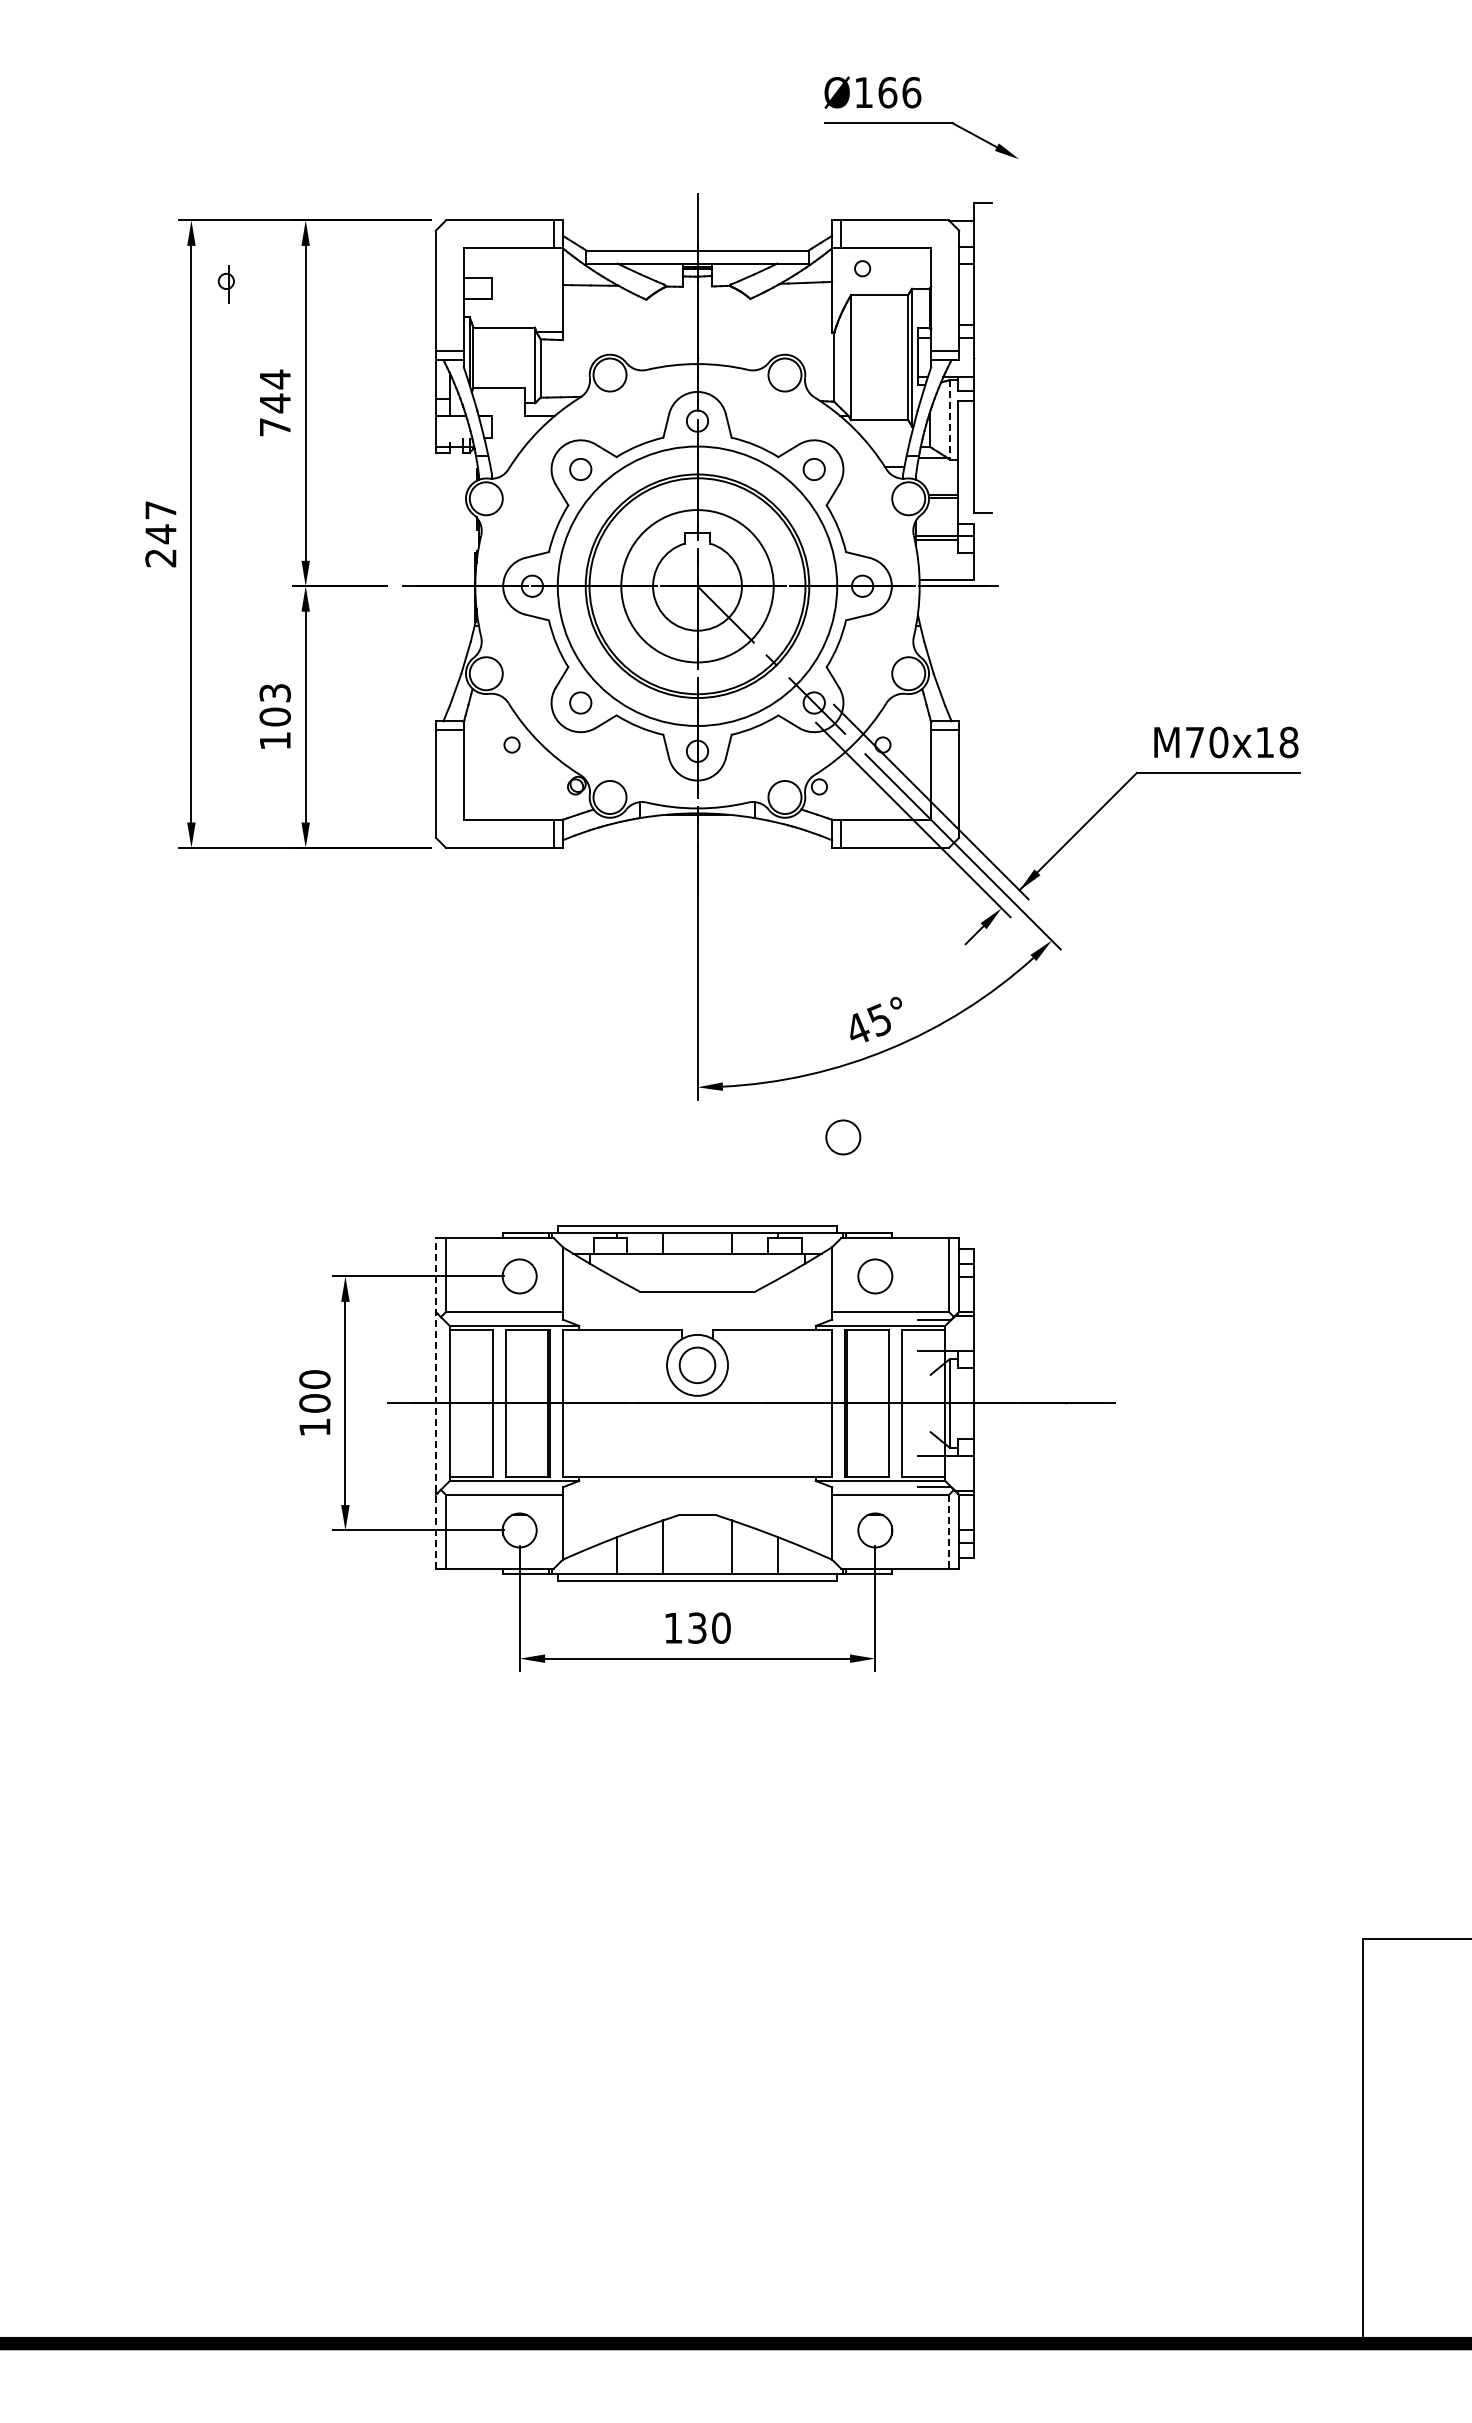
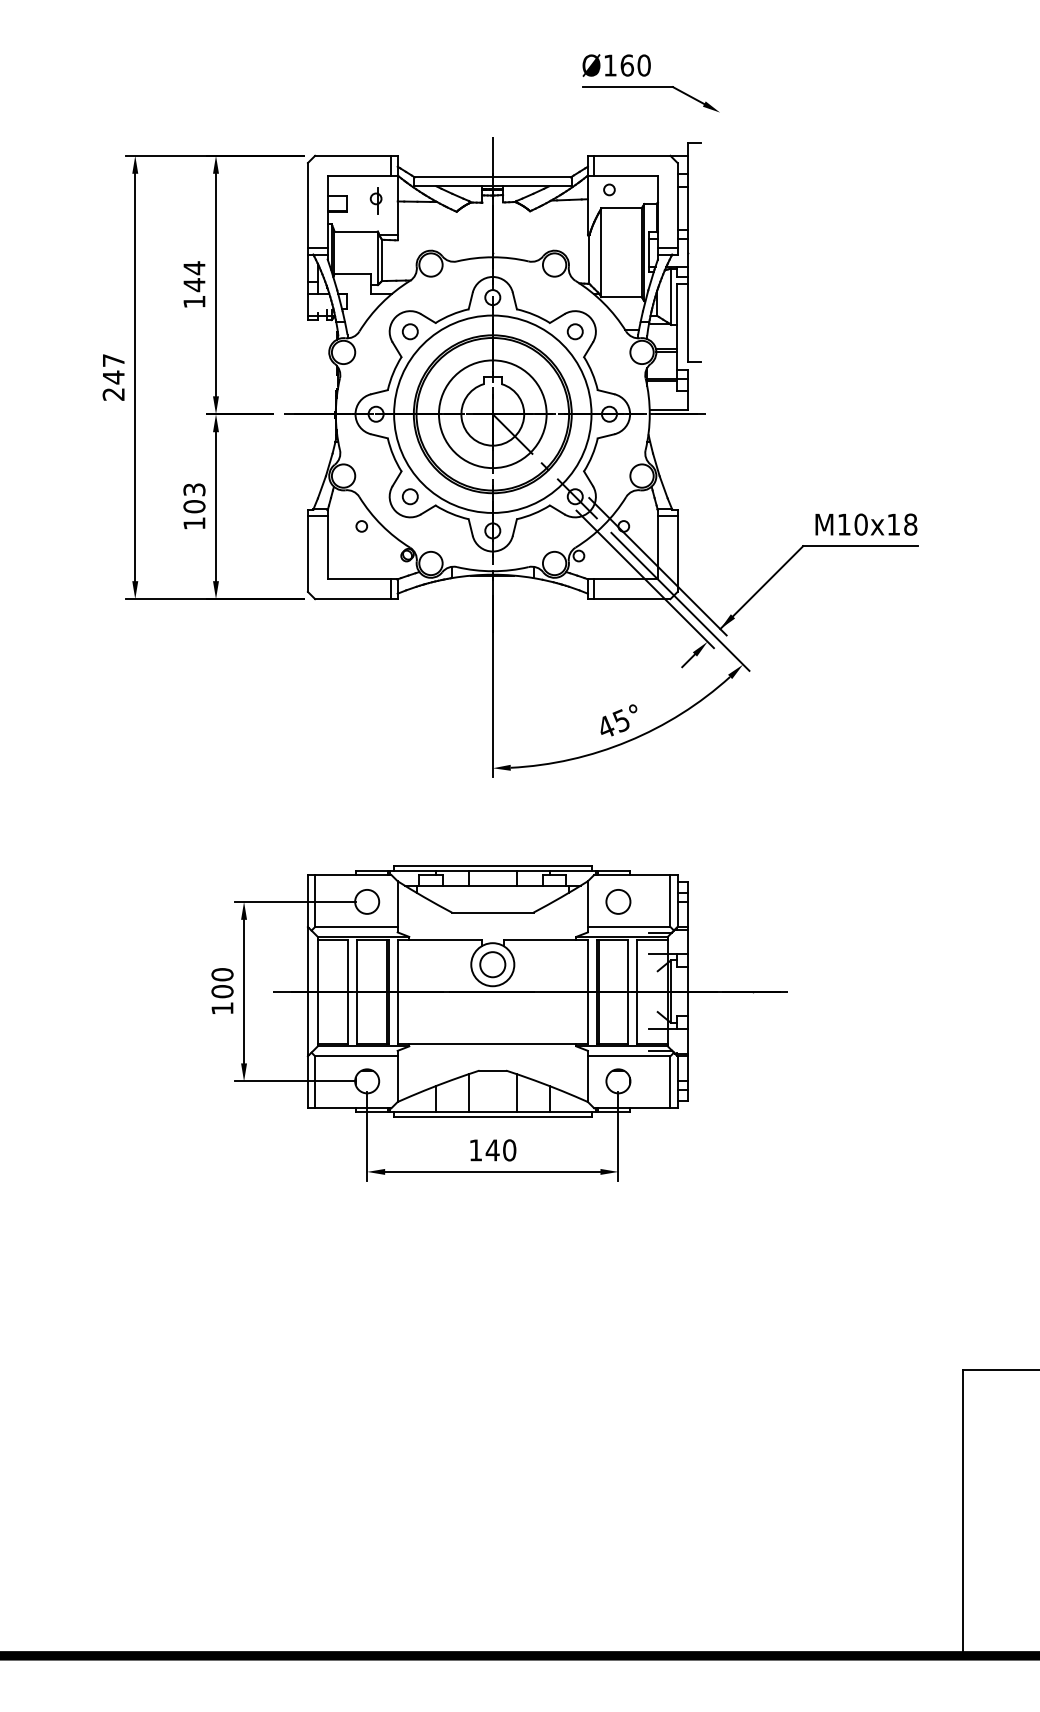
text: (911, 92) -> (643, 65), Ø166 -> Ø160
part: (225, 284) -> (375, 201), moved
line: (950, 419) -> (671, 296), dashed -> solid
text: (275, 427) -> (194, 302), 744 -> 144
text: (1194, 742) -> (843, 524), M70x18 -> M10x18
circle: (843, 1137) -> (595, 803), removed
line: (435, 1402) -> (307, 990), dashed -> solid
line: (948, 1531) -> (670, 1082), dashed -> solid
text: (697, 1627) -> (492, 1149), 130 -> 140

